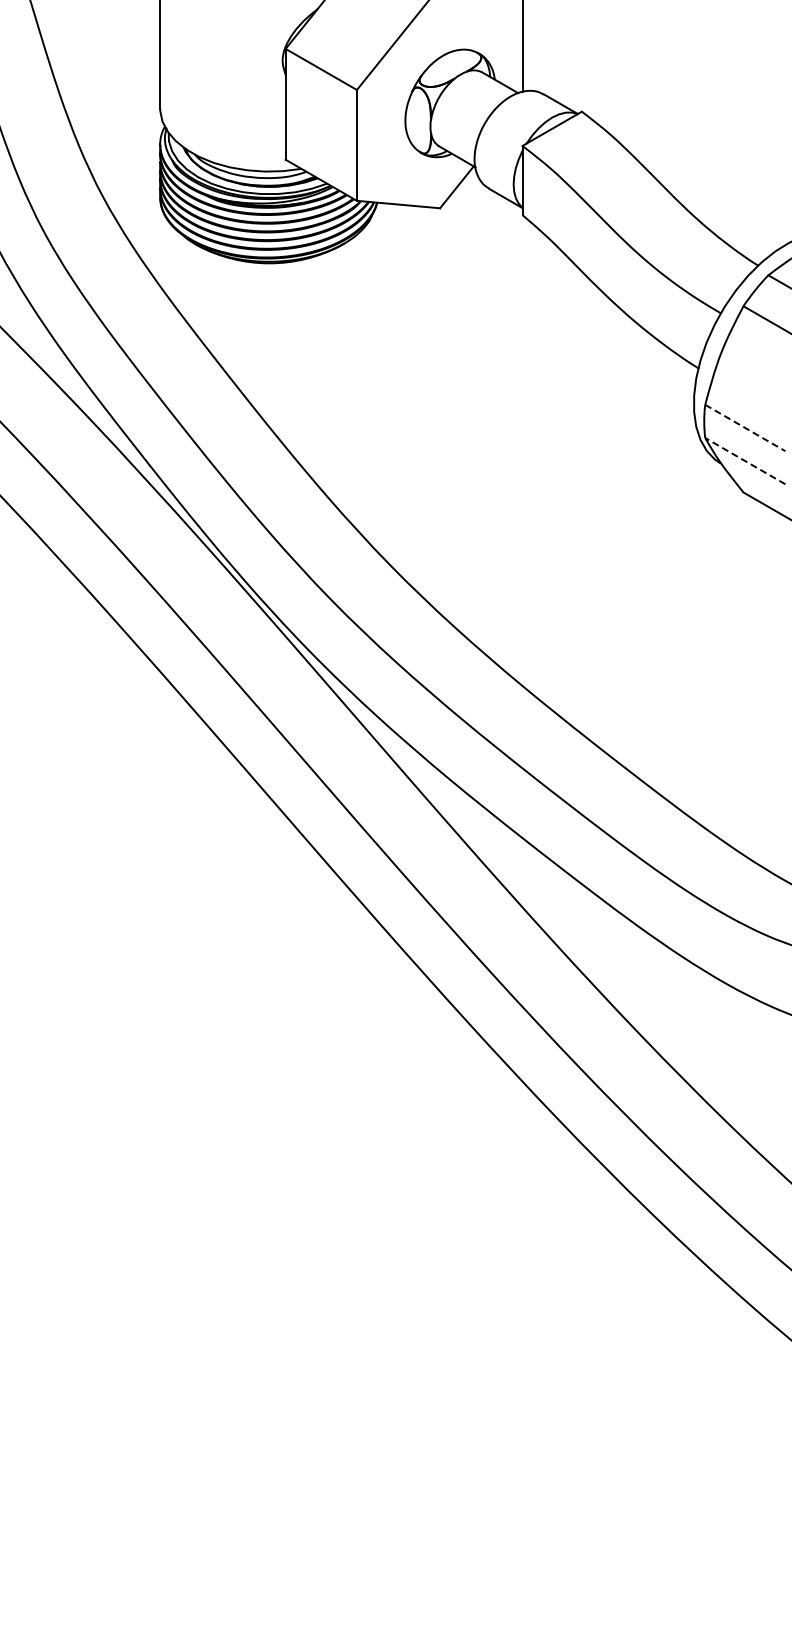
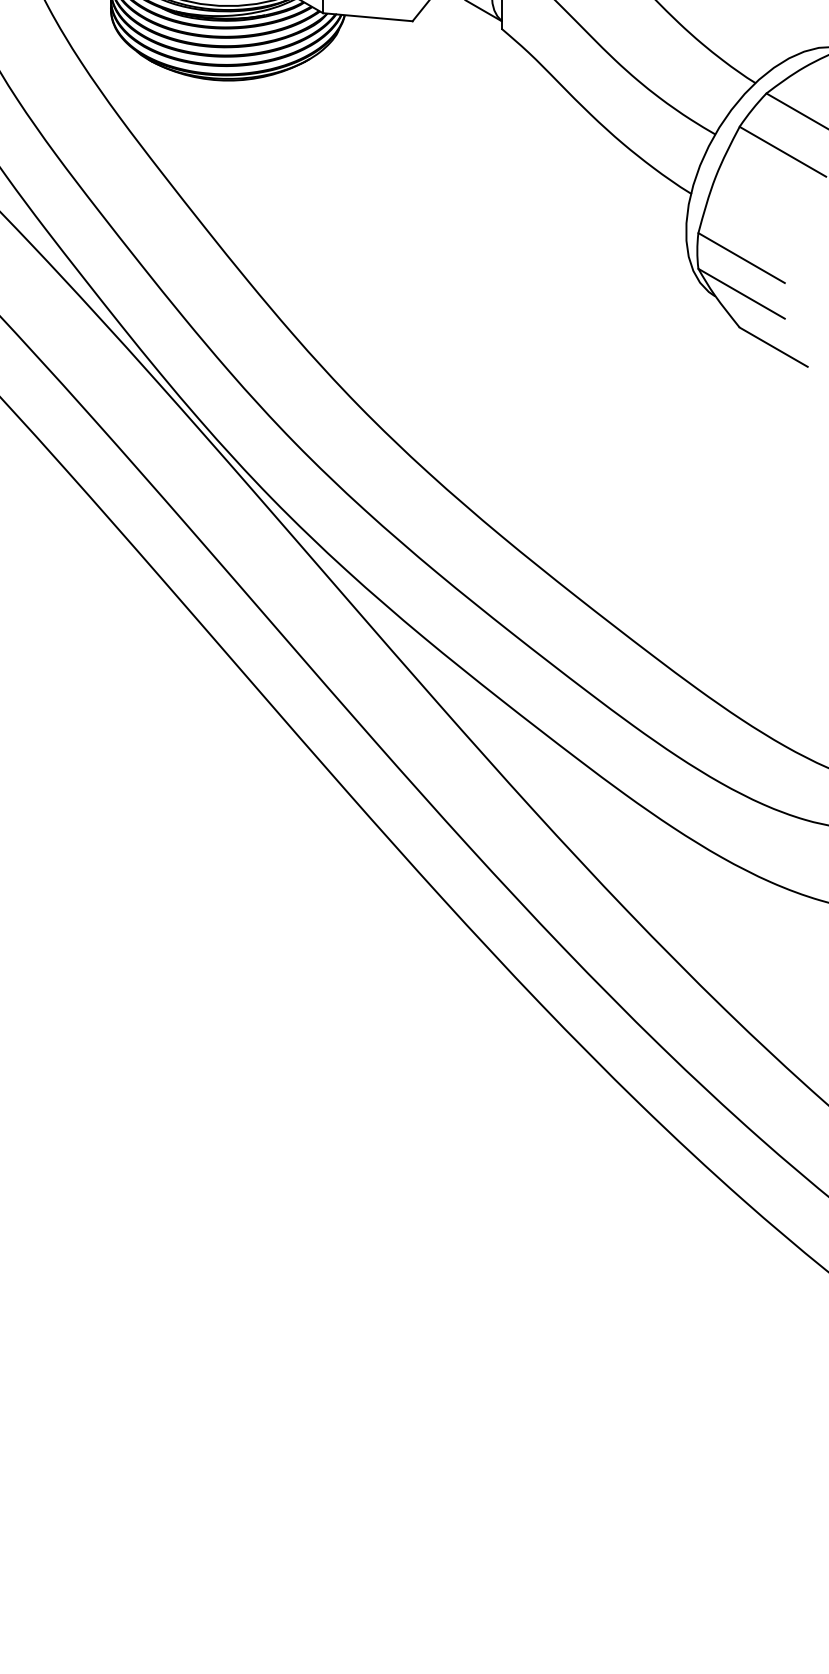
line: (745, 428) -> (741, 258), dashed -> solid
line: (744, 460) -> (740, 293), dashed -> solid

